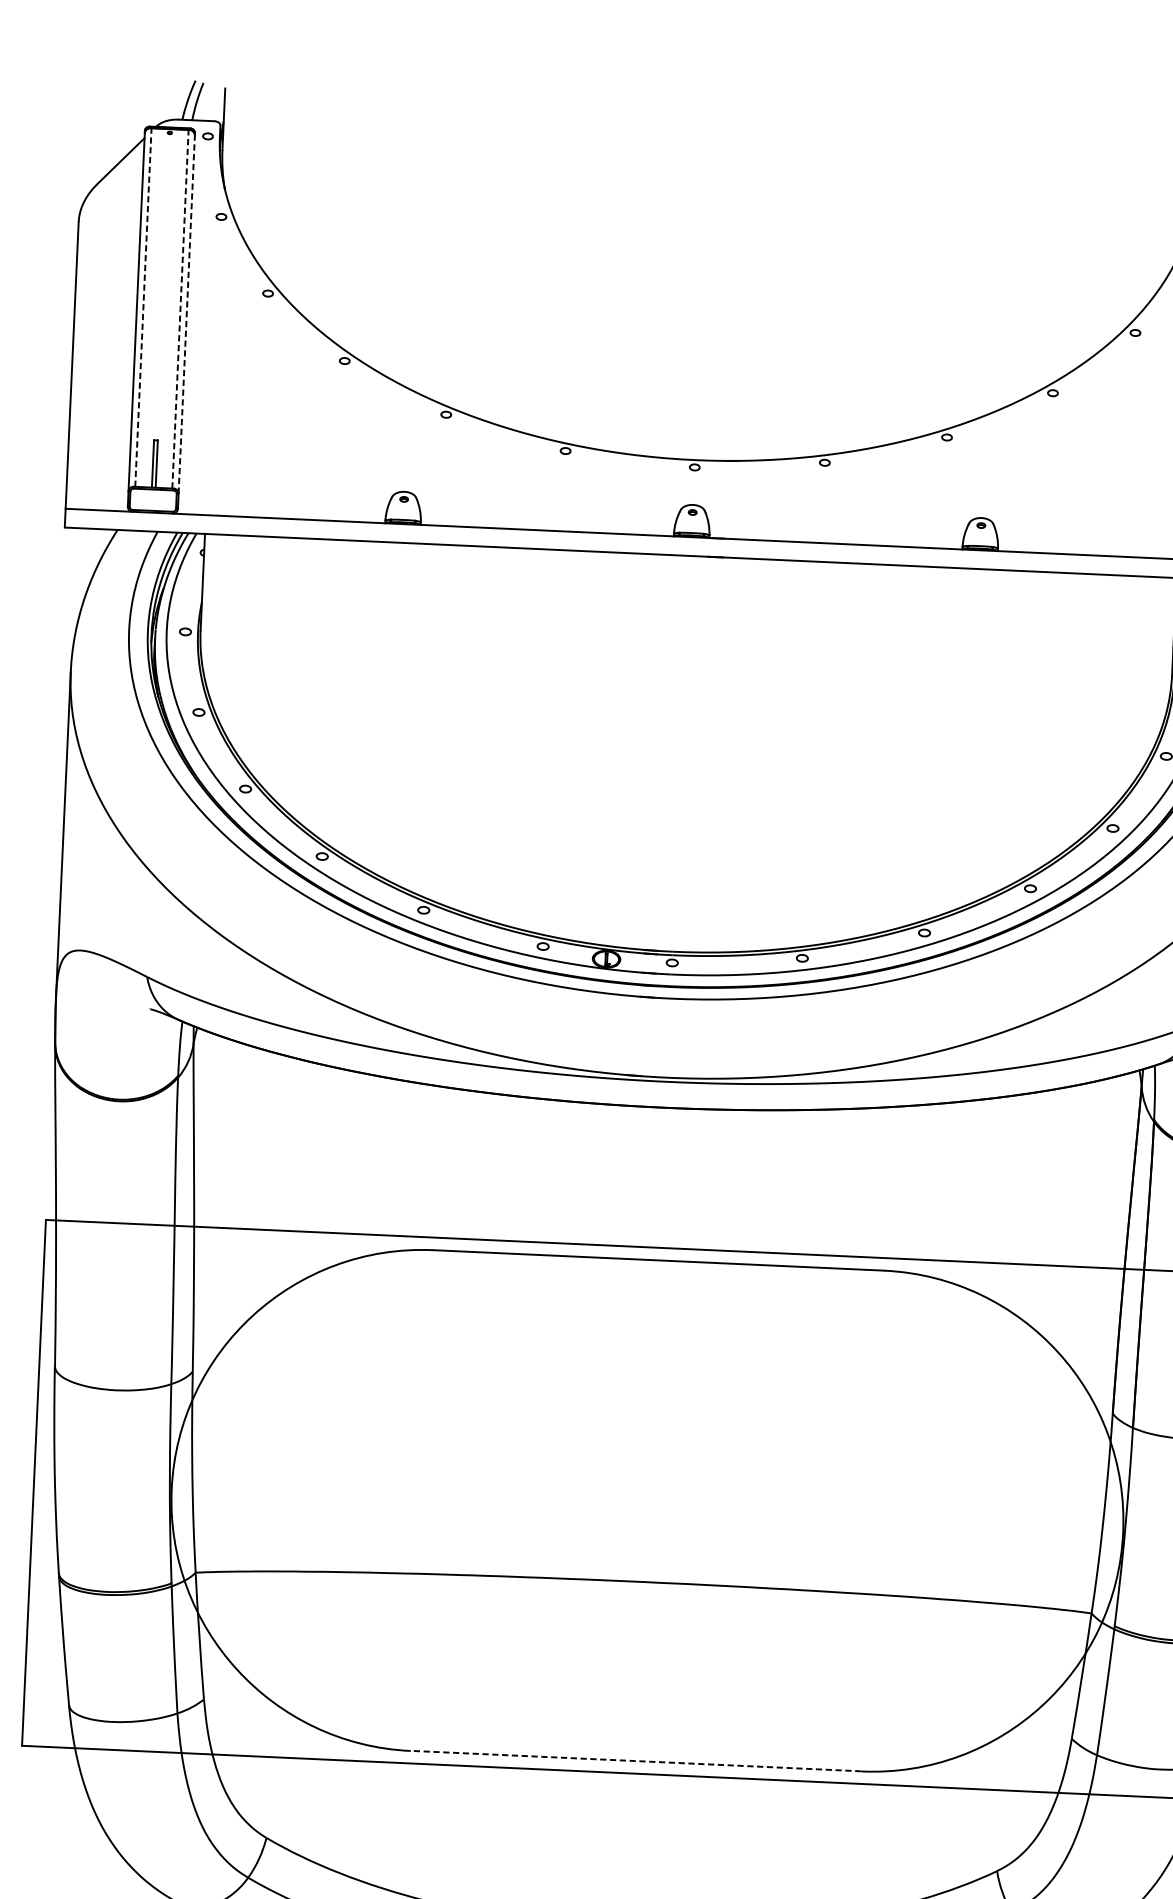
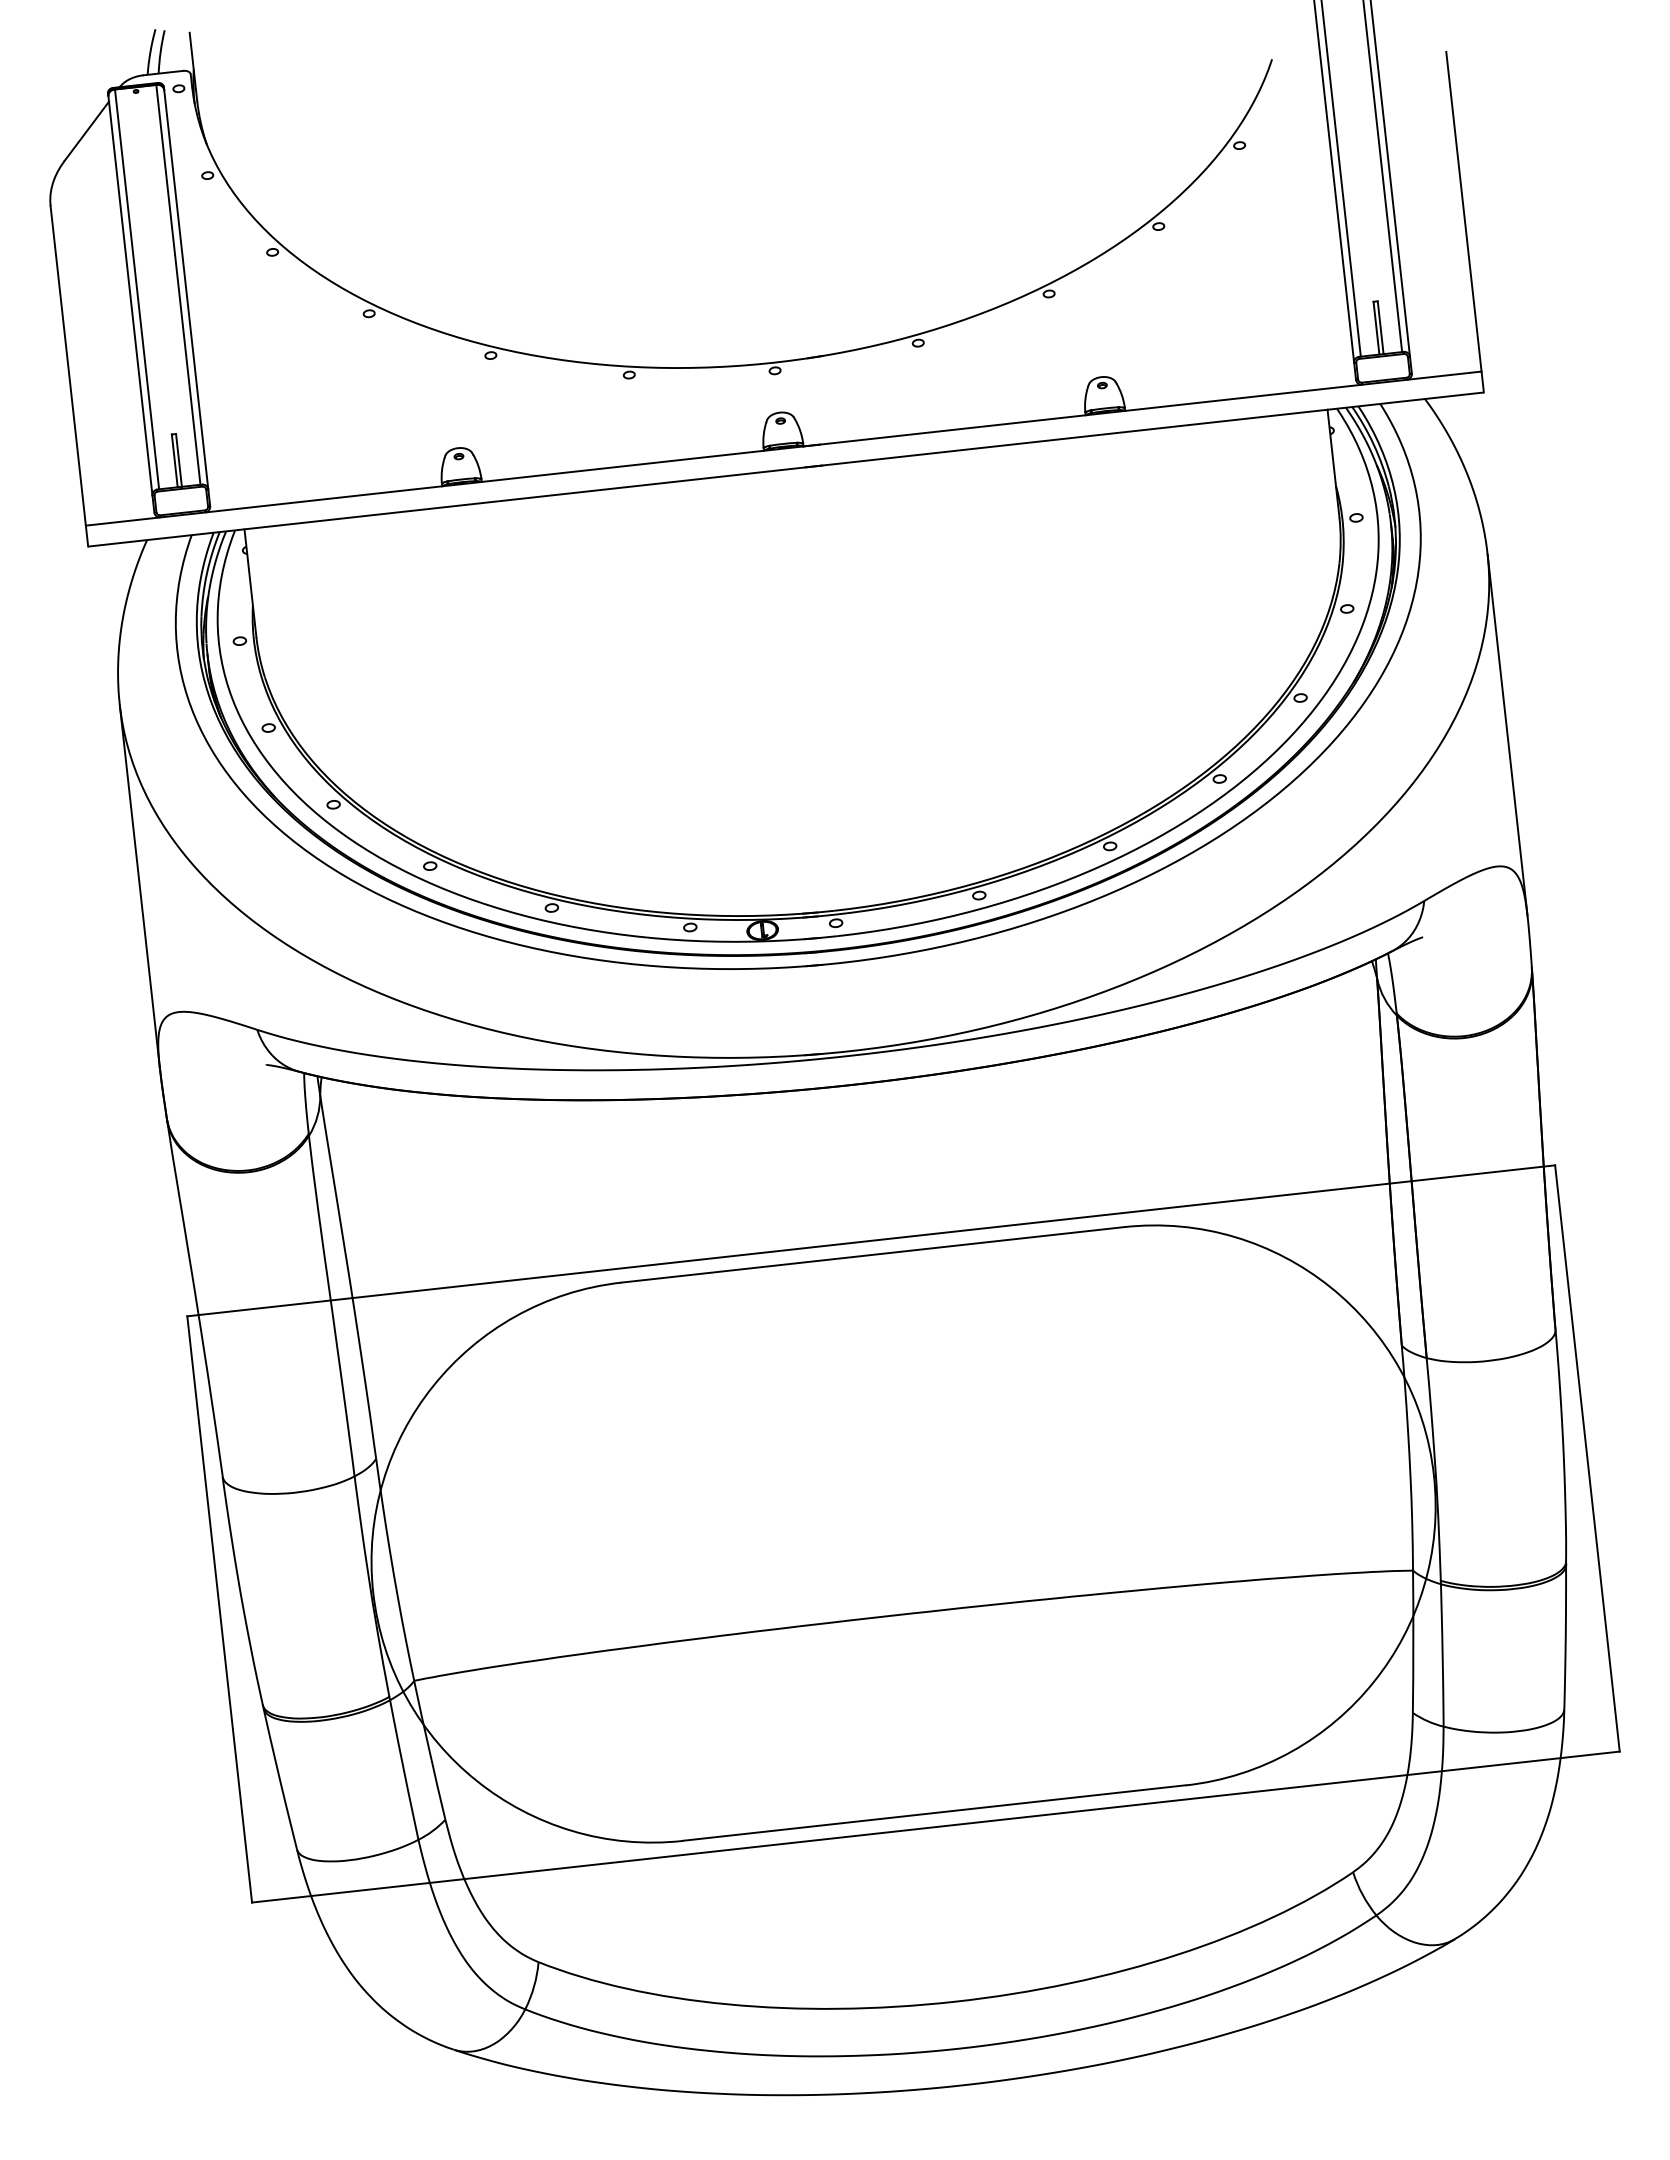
line: (143, 306) -> (137, 288), dashed -> solid
line: (180, 308) -> (178, 284), dashed -> solid
line: (186, 314) -> (186, 289), dashed -> solid
line: (636, 1761) -> (934, 1813), dashed -> solid

